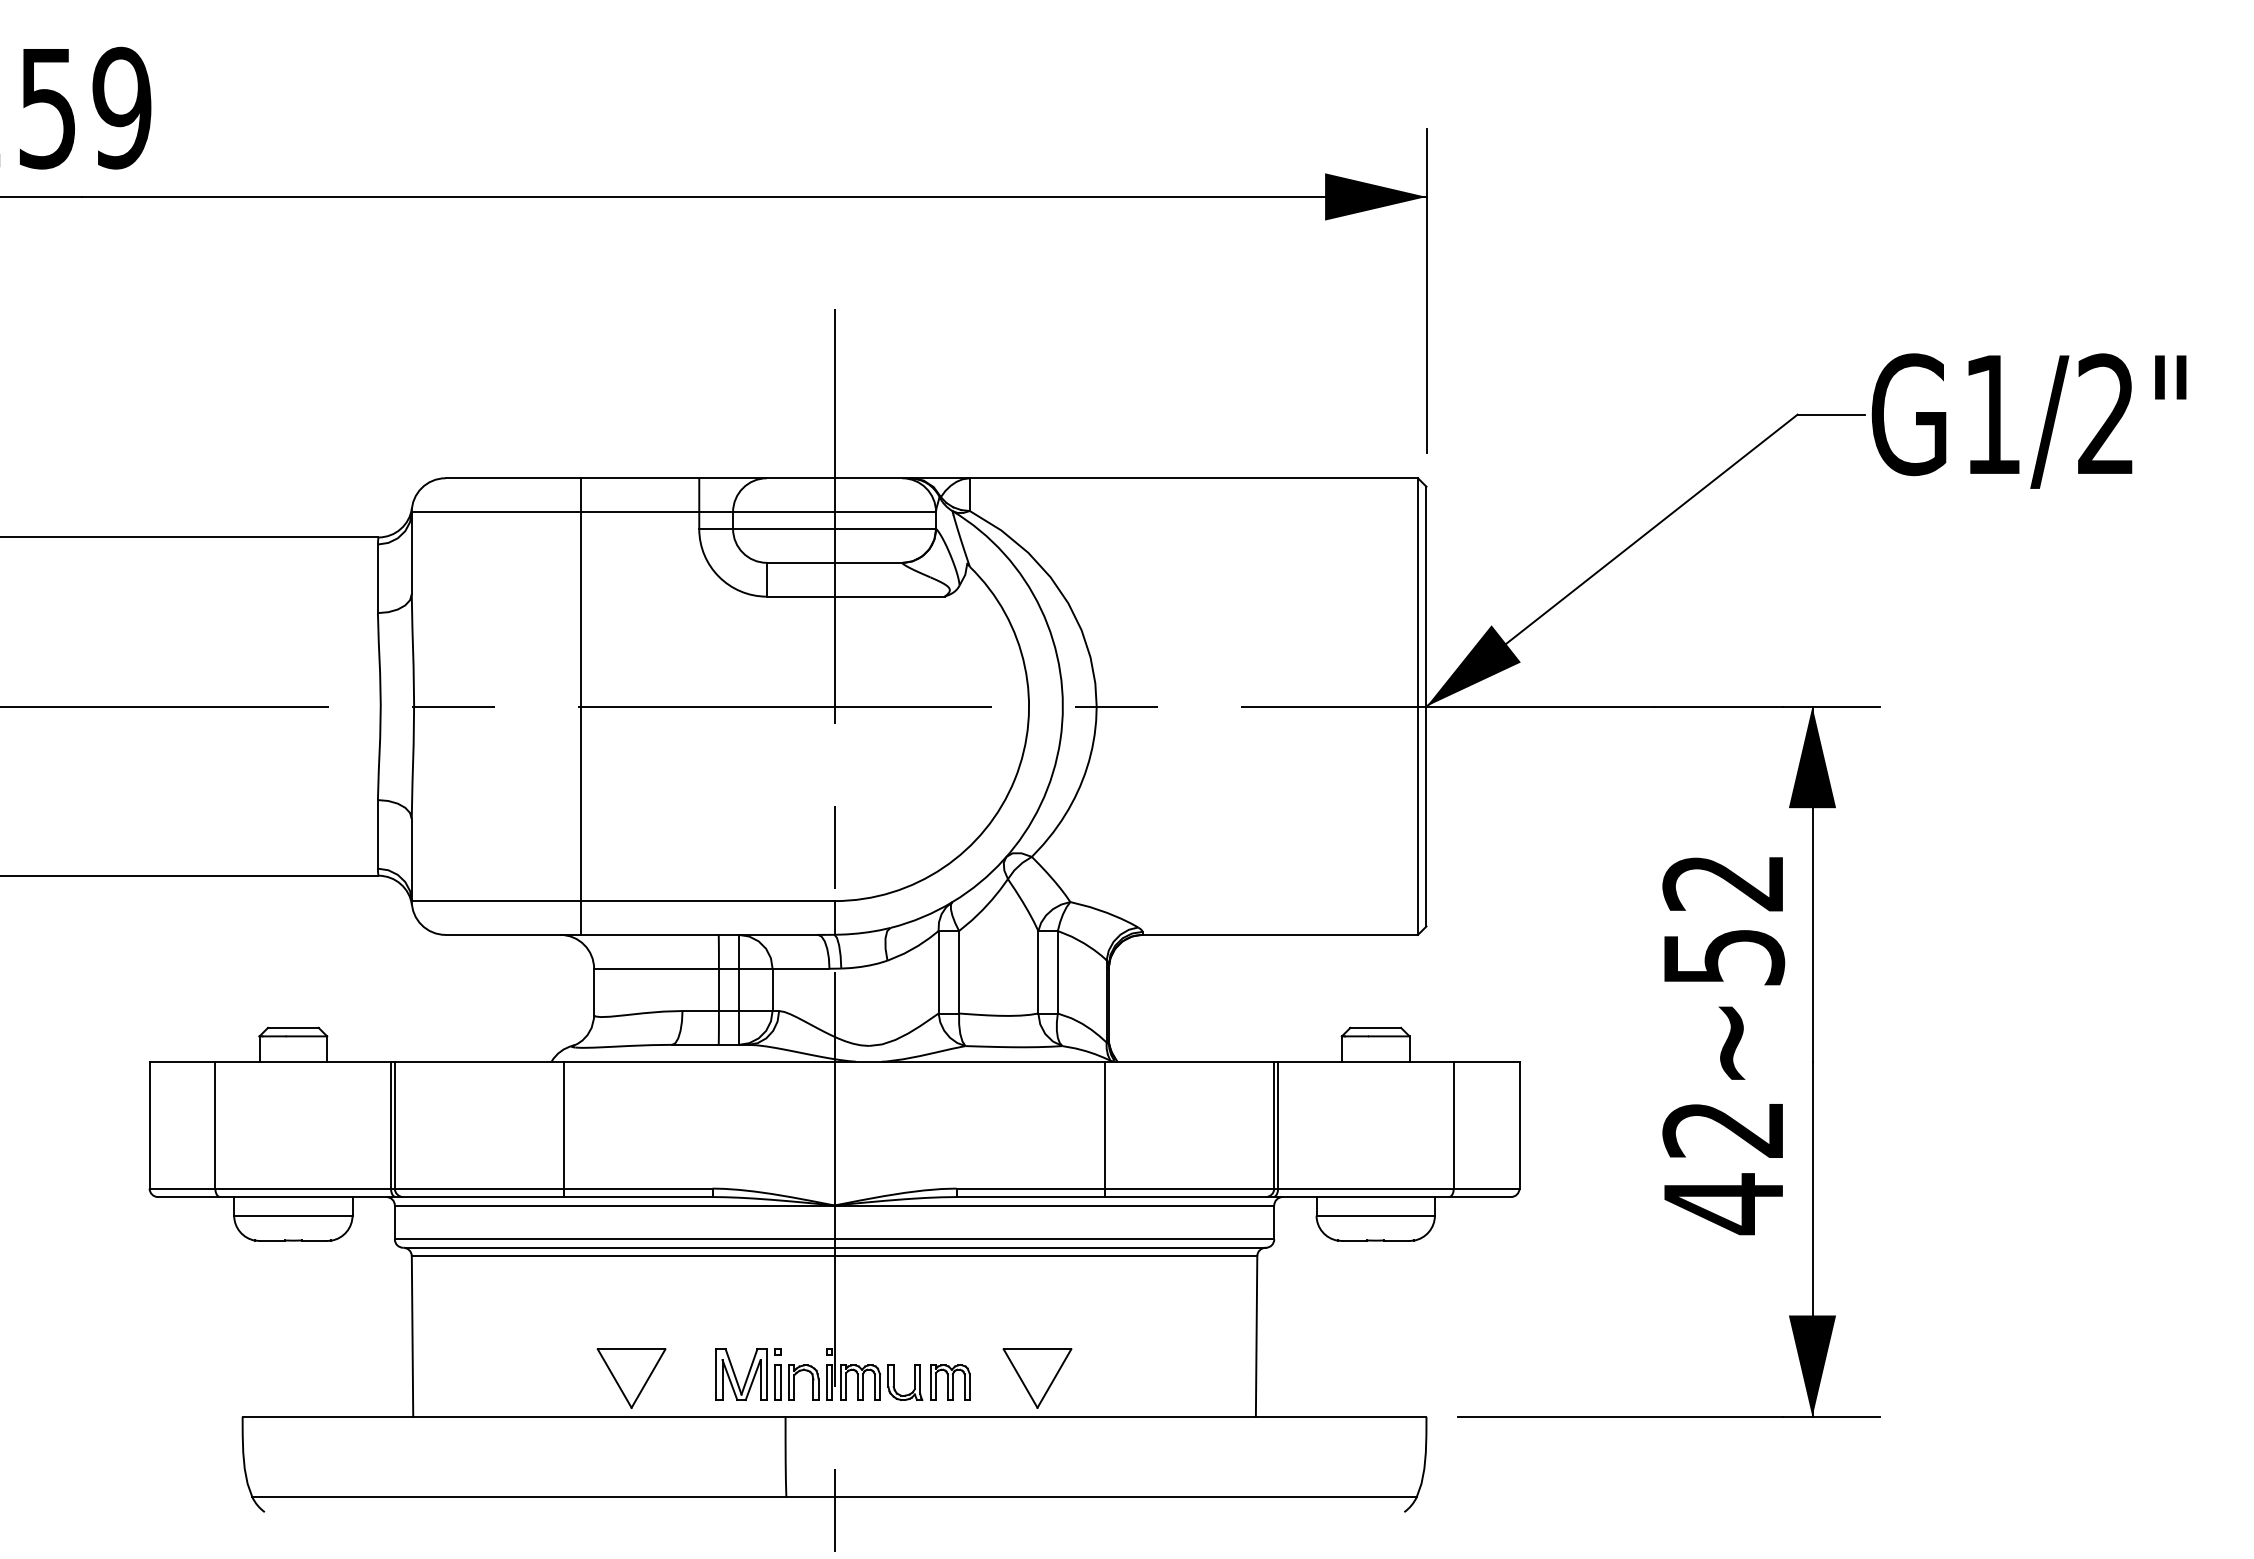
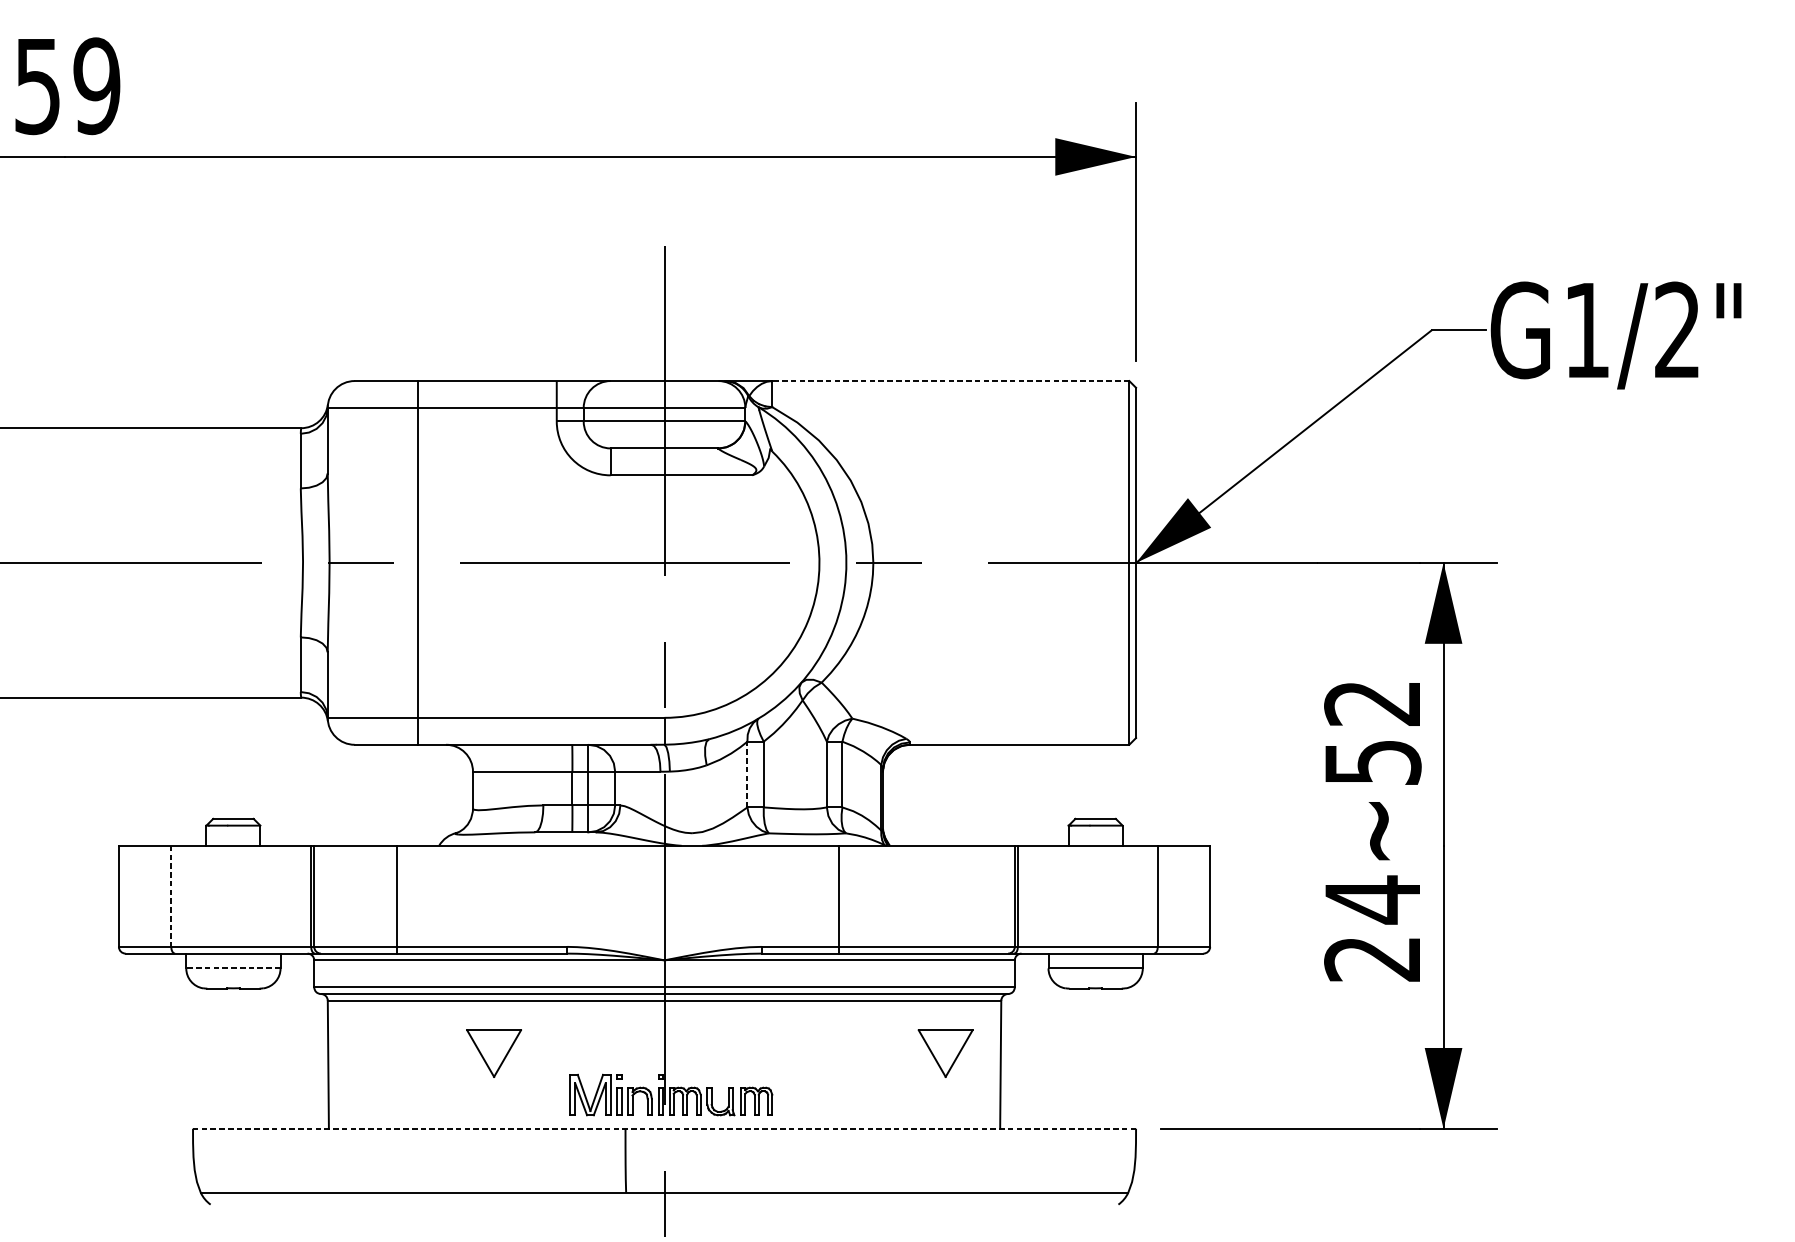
line: (1193, 478) -> (950, 381), solid -> dashed
line: (580, 706) -> (417, 562), moved
line: (938, 971) -> (747, 773), solid -> dashed
line: (215, 1125) -> (171, 896), solid -> dashed
line: (563, 1129) -> (396, 899), moved
line: (1105, 1129) -> (839, 899), moved
text: (1722, 1166) -> (1371, 929), 42~52 -> 24~52
line: (292, 1215) -> (232, 968), solid -> dashed
part: (631, 1378) -> (494, 1053), moved
part: (1037, 1378) -> (945, 1053), moved
line: (834, 1416) -> (664, 1128), solid -> dashed

